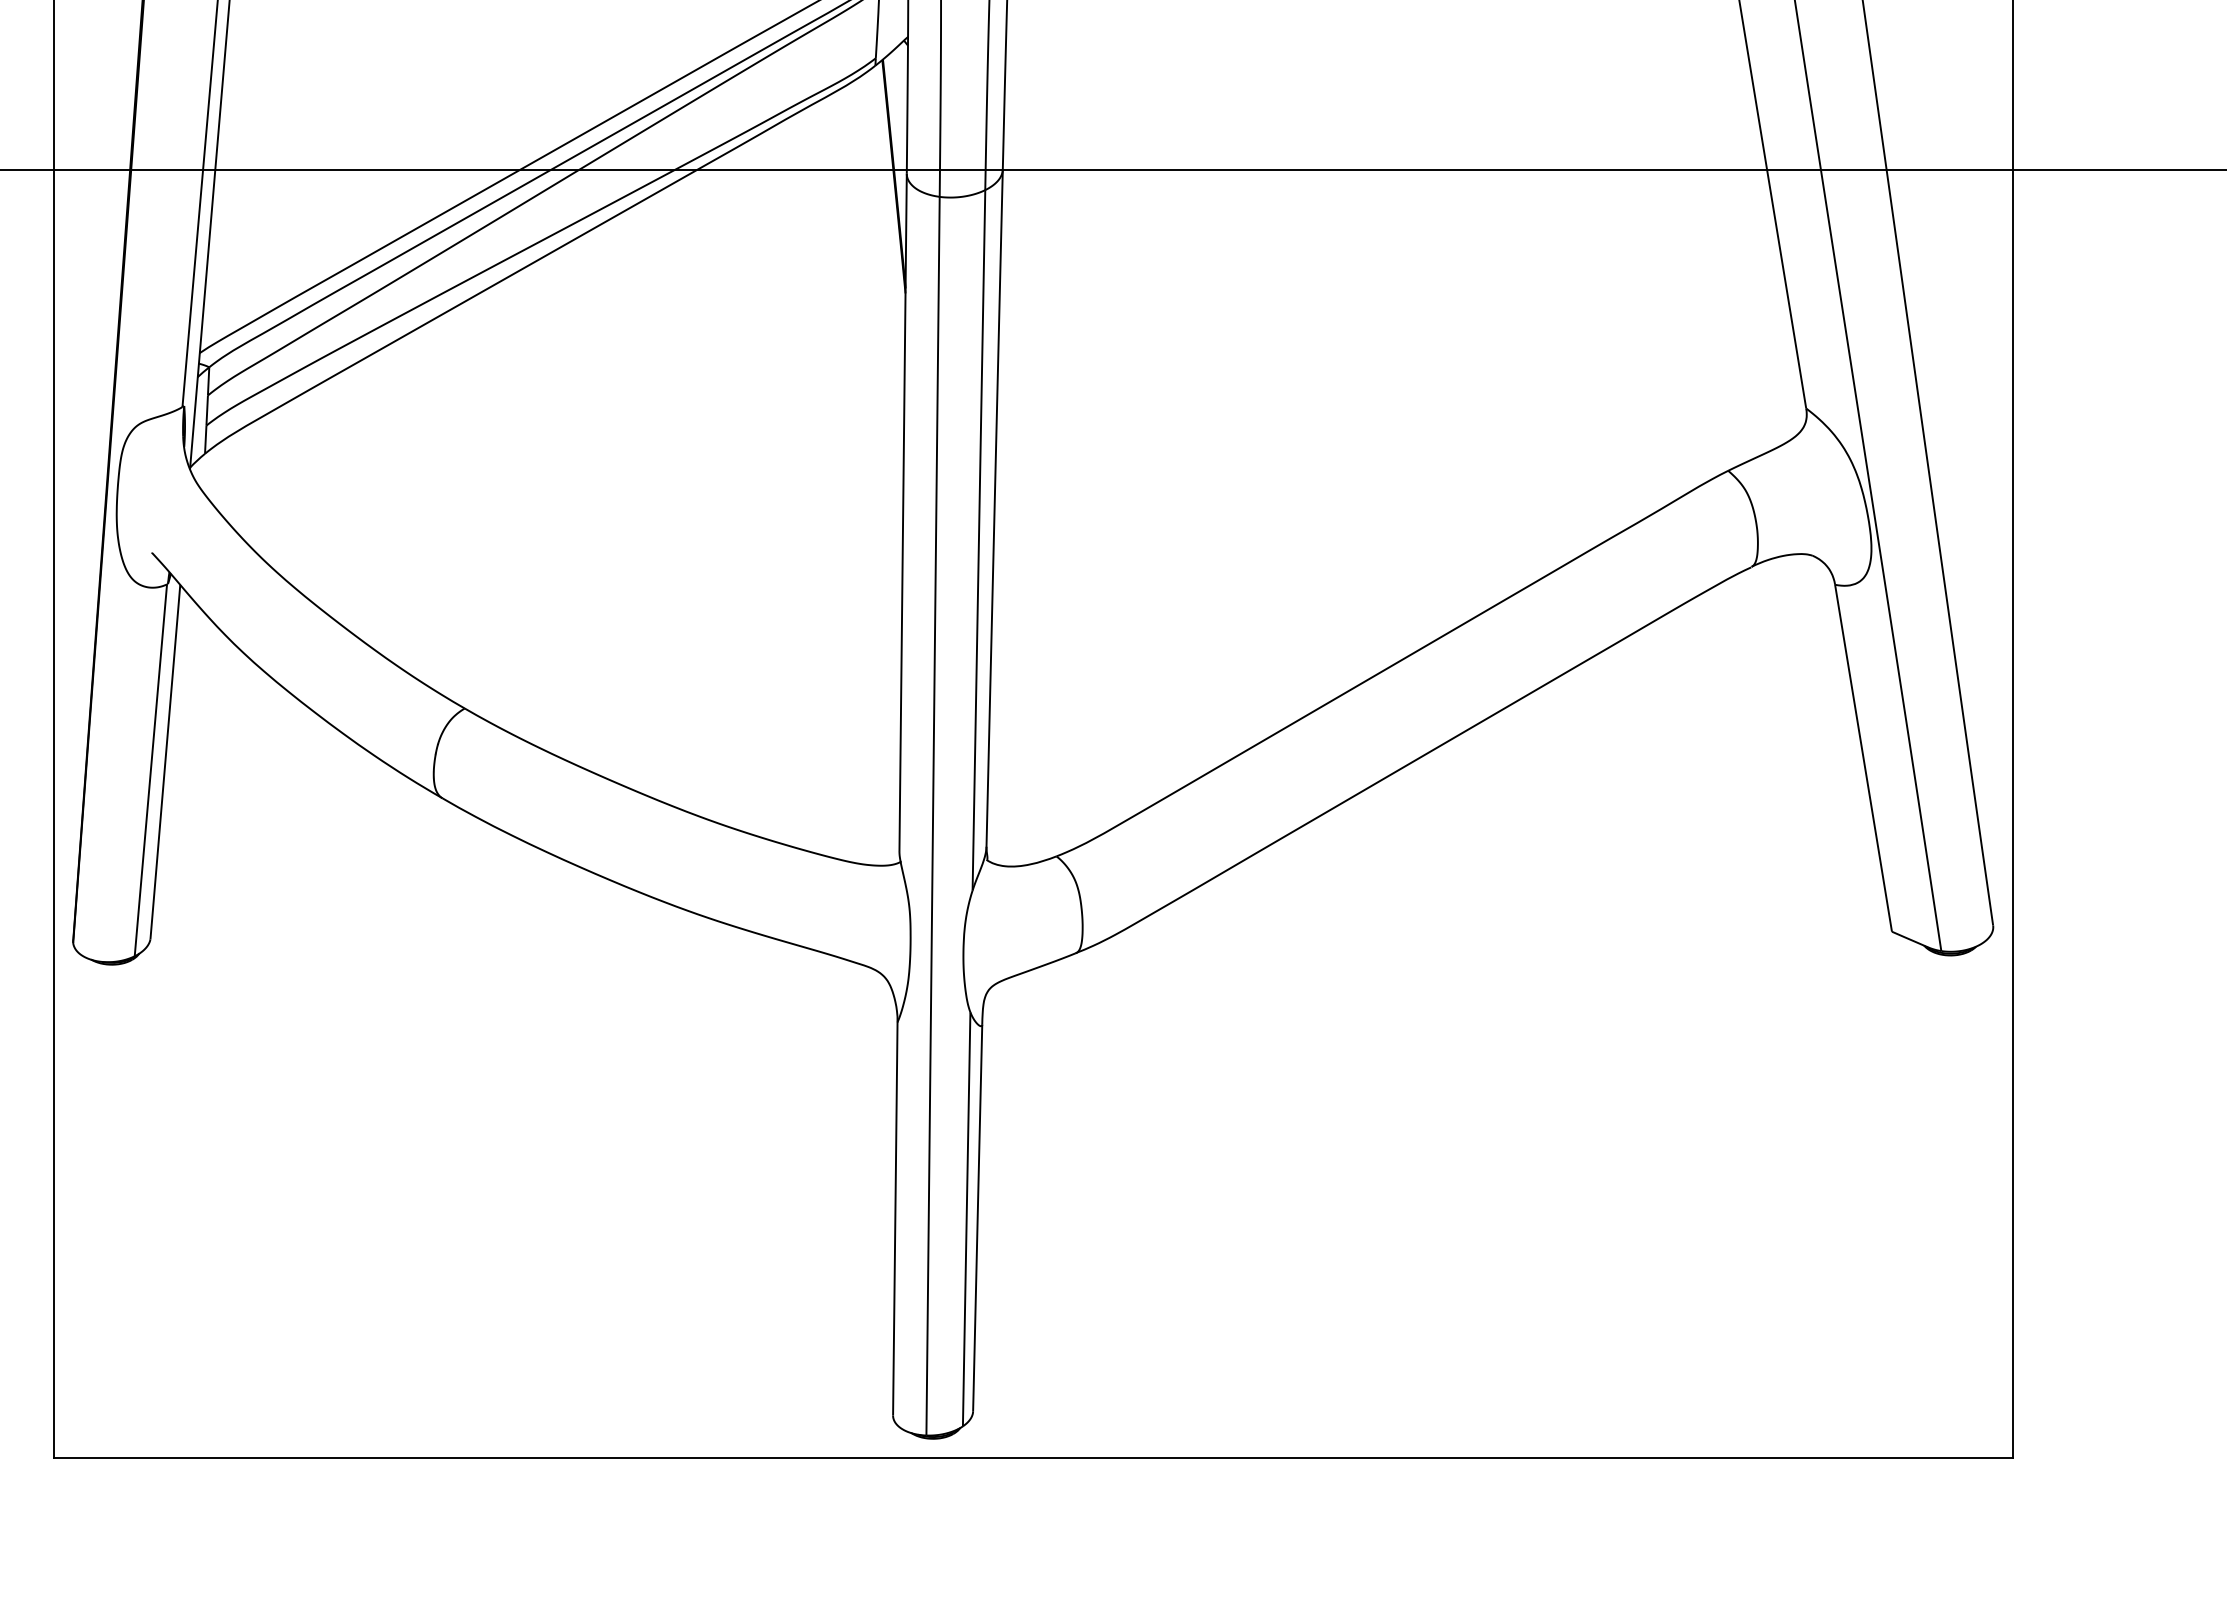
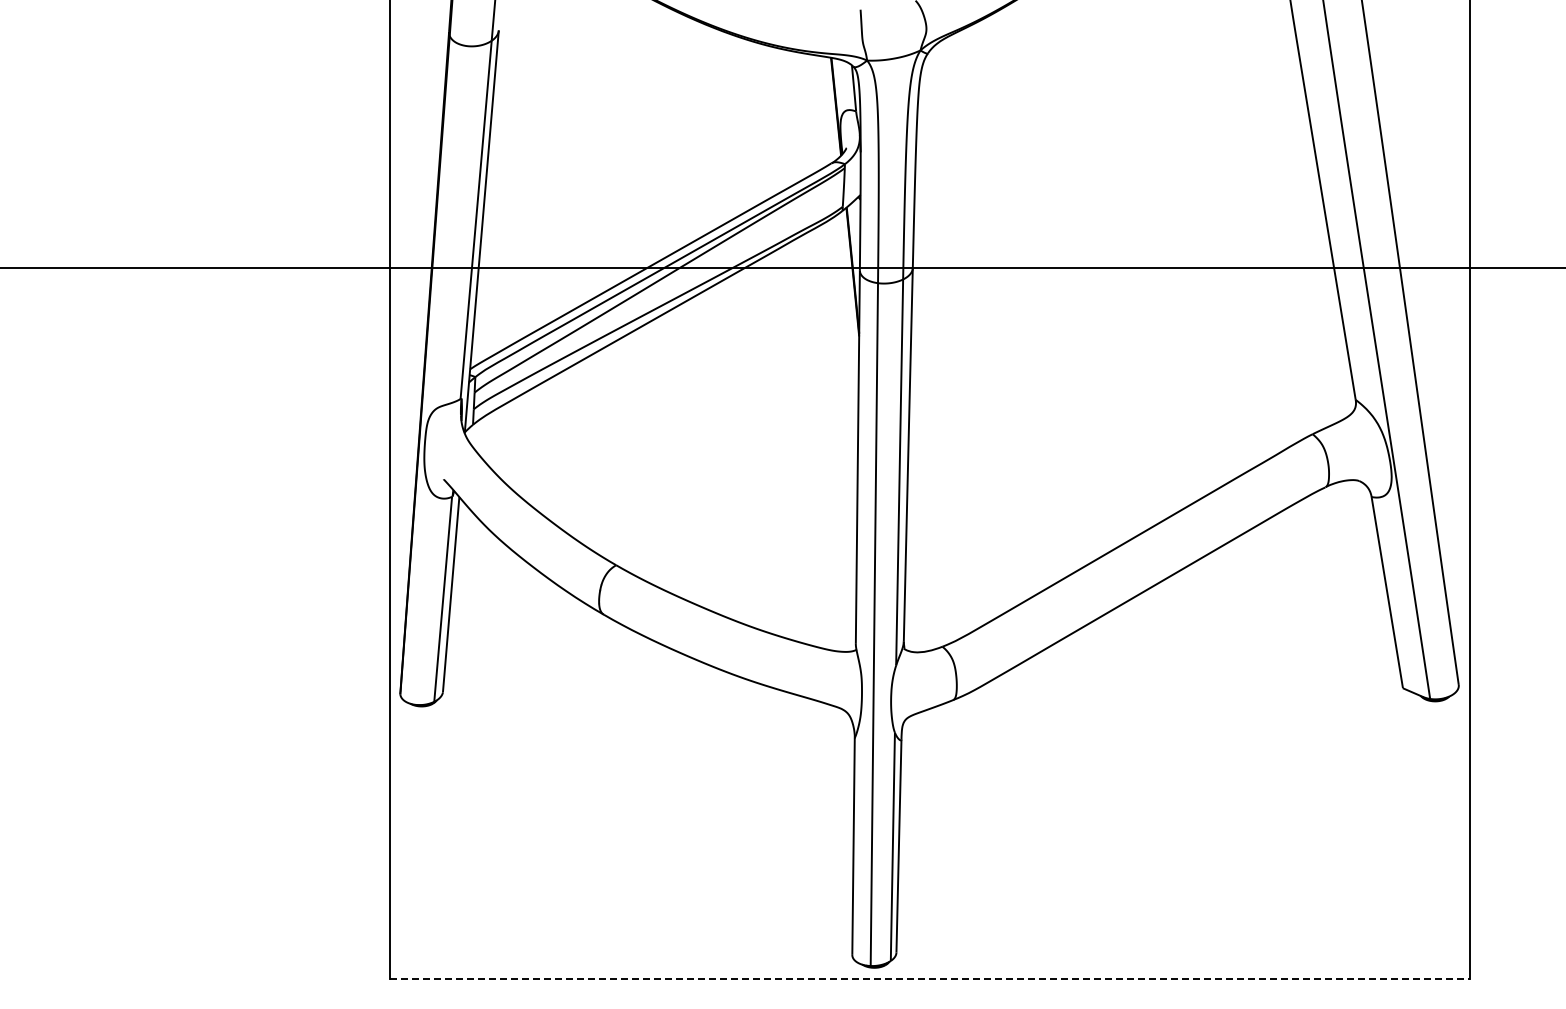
line: (1033, 1458) -> (929, 978), solid -> dashed

